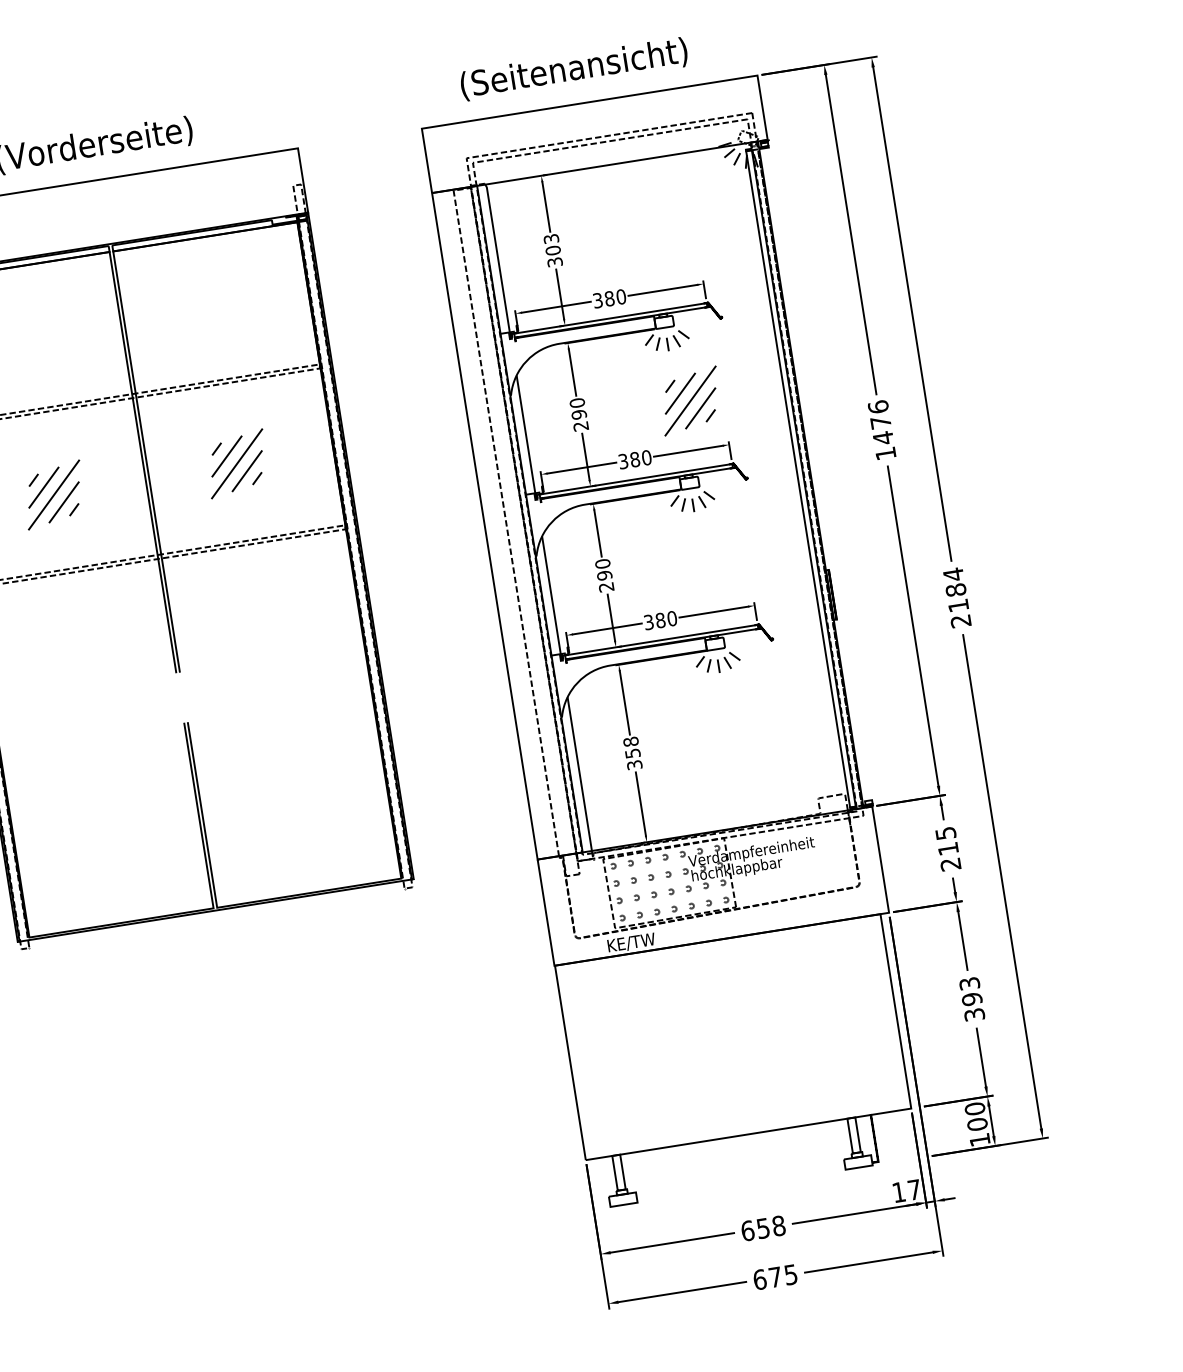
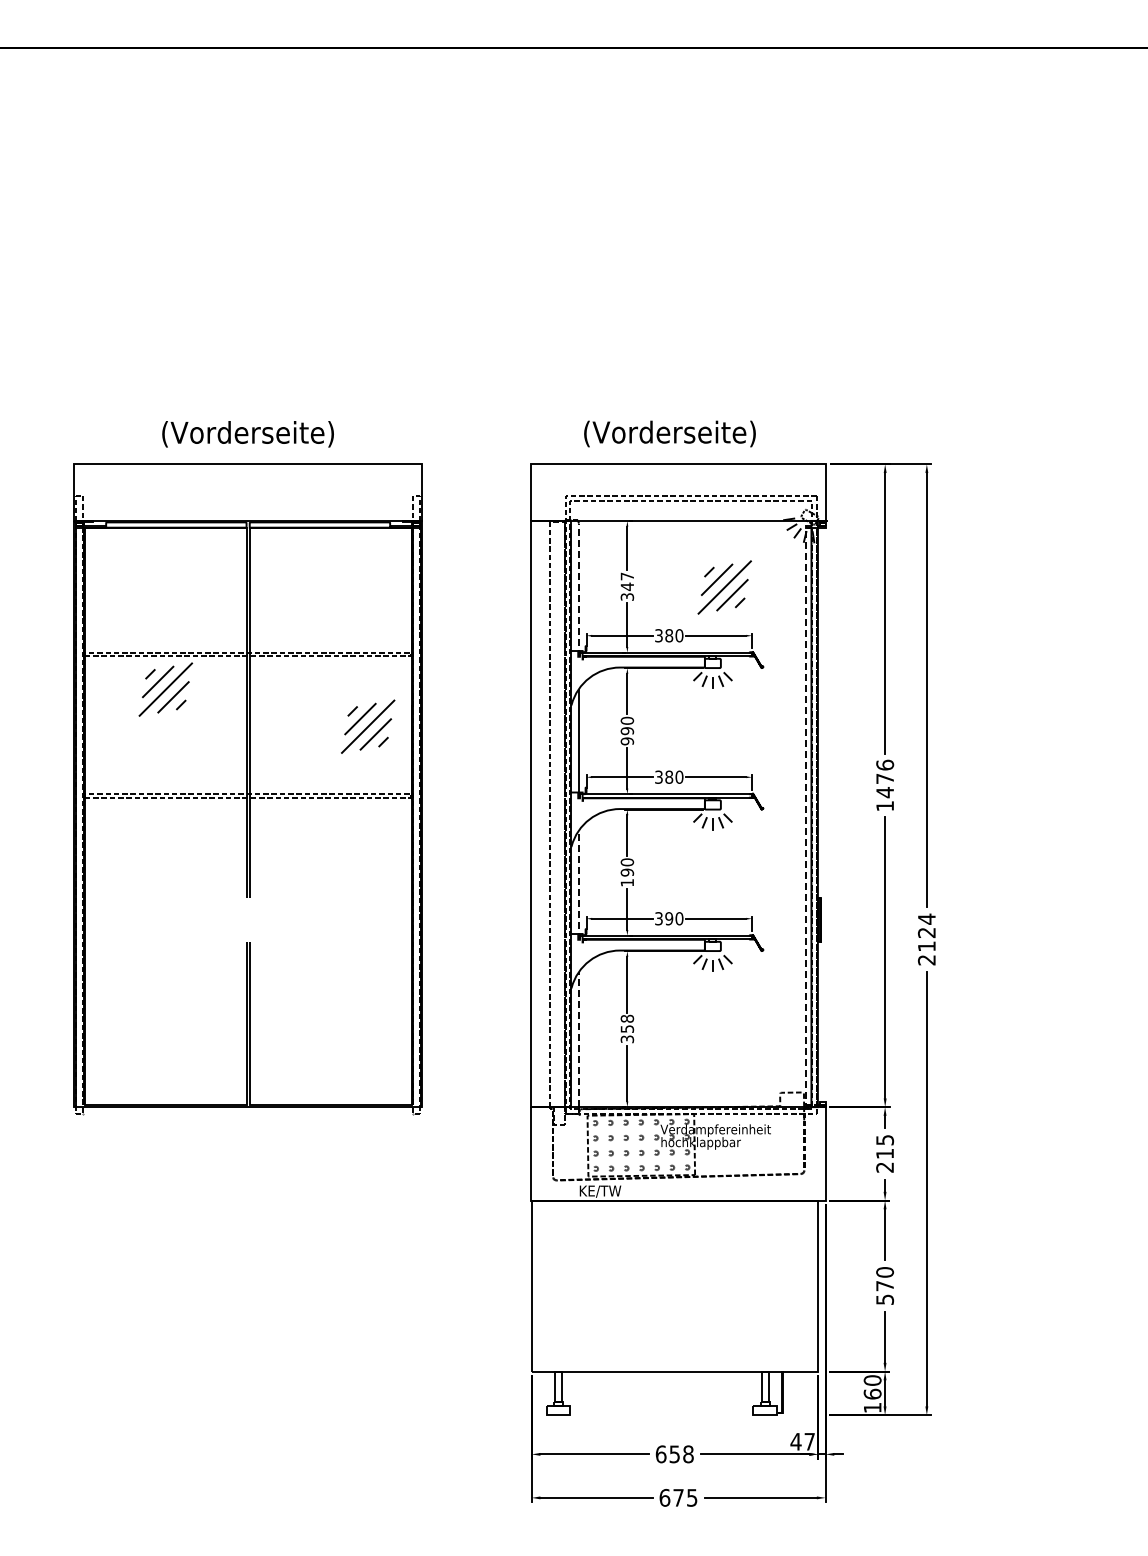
text: (573, 68) -> (669, 433), (Seitenansicht) -> (Vorderseite)
text: (552, 244) -> (627, 581), 303 -> 347
line: (499, 261) -> (579, 588), solid -> dashed
part: (690, 401) -> (724, 587), moved
text: (581, 426) -> (627, 741), 290 -> 990
part: (237, 463) -> (368, 726), moved
line: (798, 478) -> (806, 815), solid -> dashed
part: (53, 494) -> (165, 689), moved
text: (605, 587) -> (626, 882), 290 -> 190
text: (955, 589) -> (926, 932), 2184 -> 2124
line: (552, 598) -> (579, 885), solid -> dashed
text: (660, 620) -> (669, 918), 380 -> 390
line: (580, 773) -> (579, 1039), solid -> dashed
text: (972, 998) -> (885, 1285), 393 -> 570
text: (977, 1123) -> (872, 1393), 100 -> 160
text: (898, 1192) -> (795, 1441), 17 -> 47

